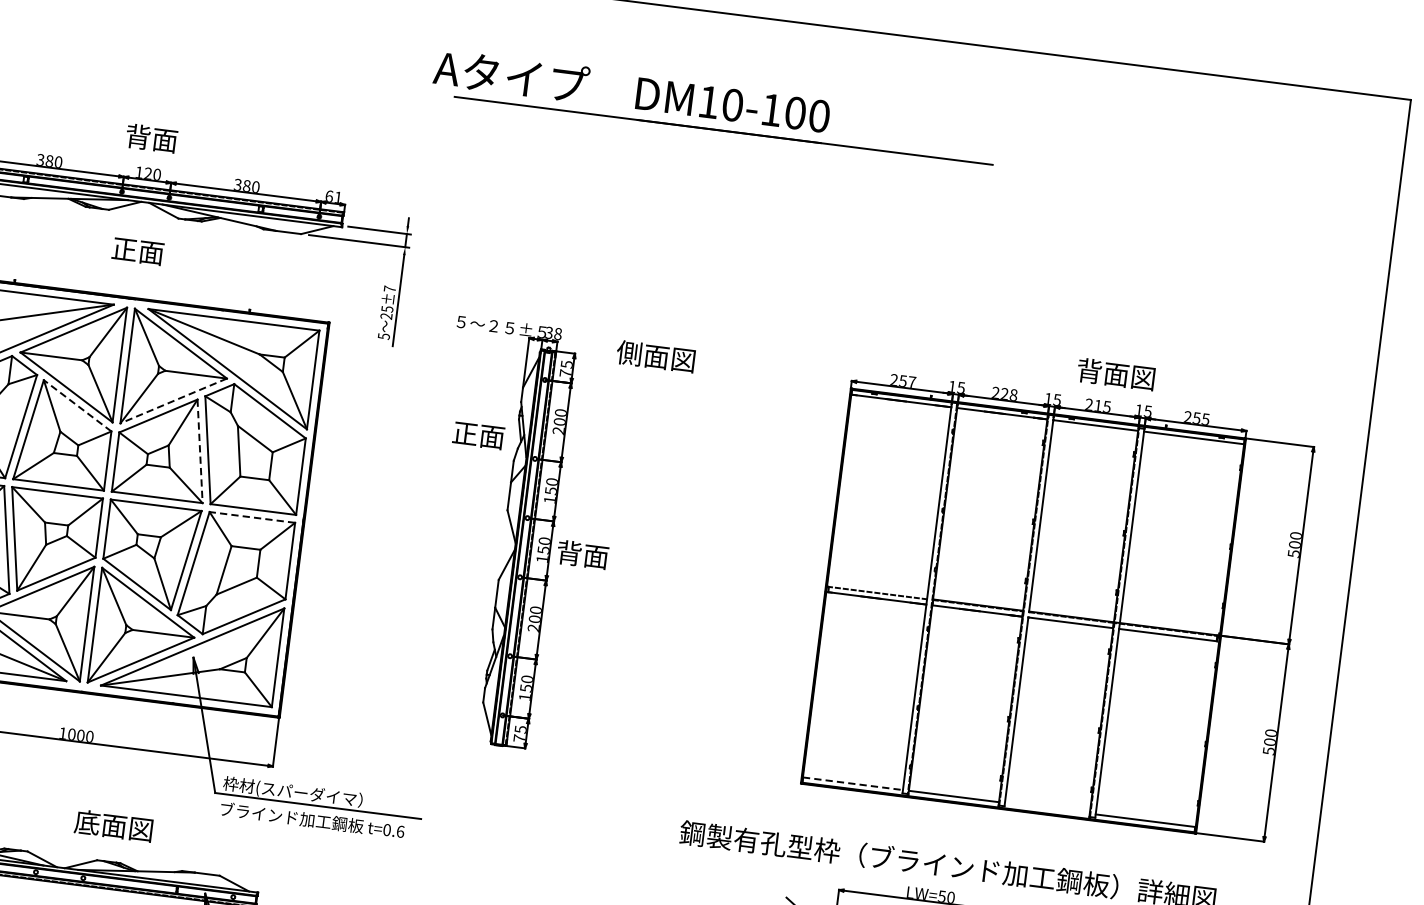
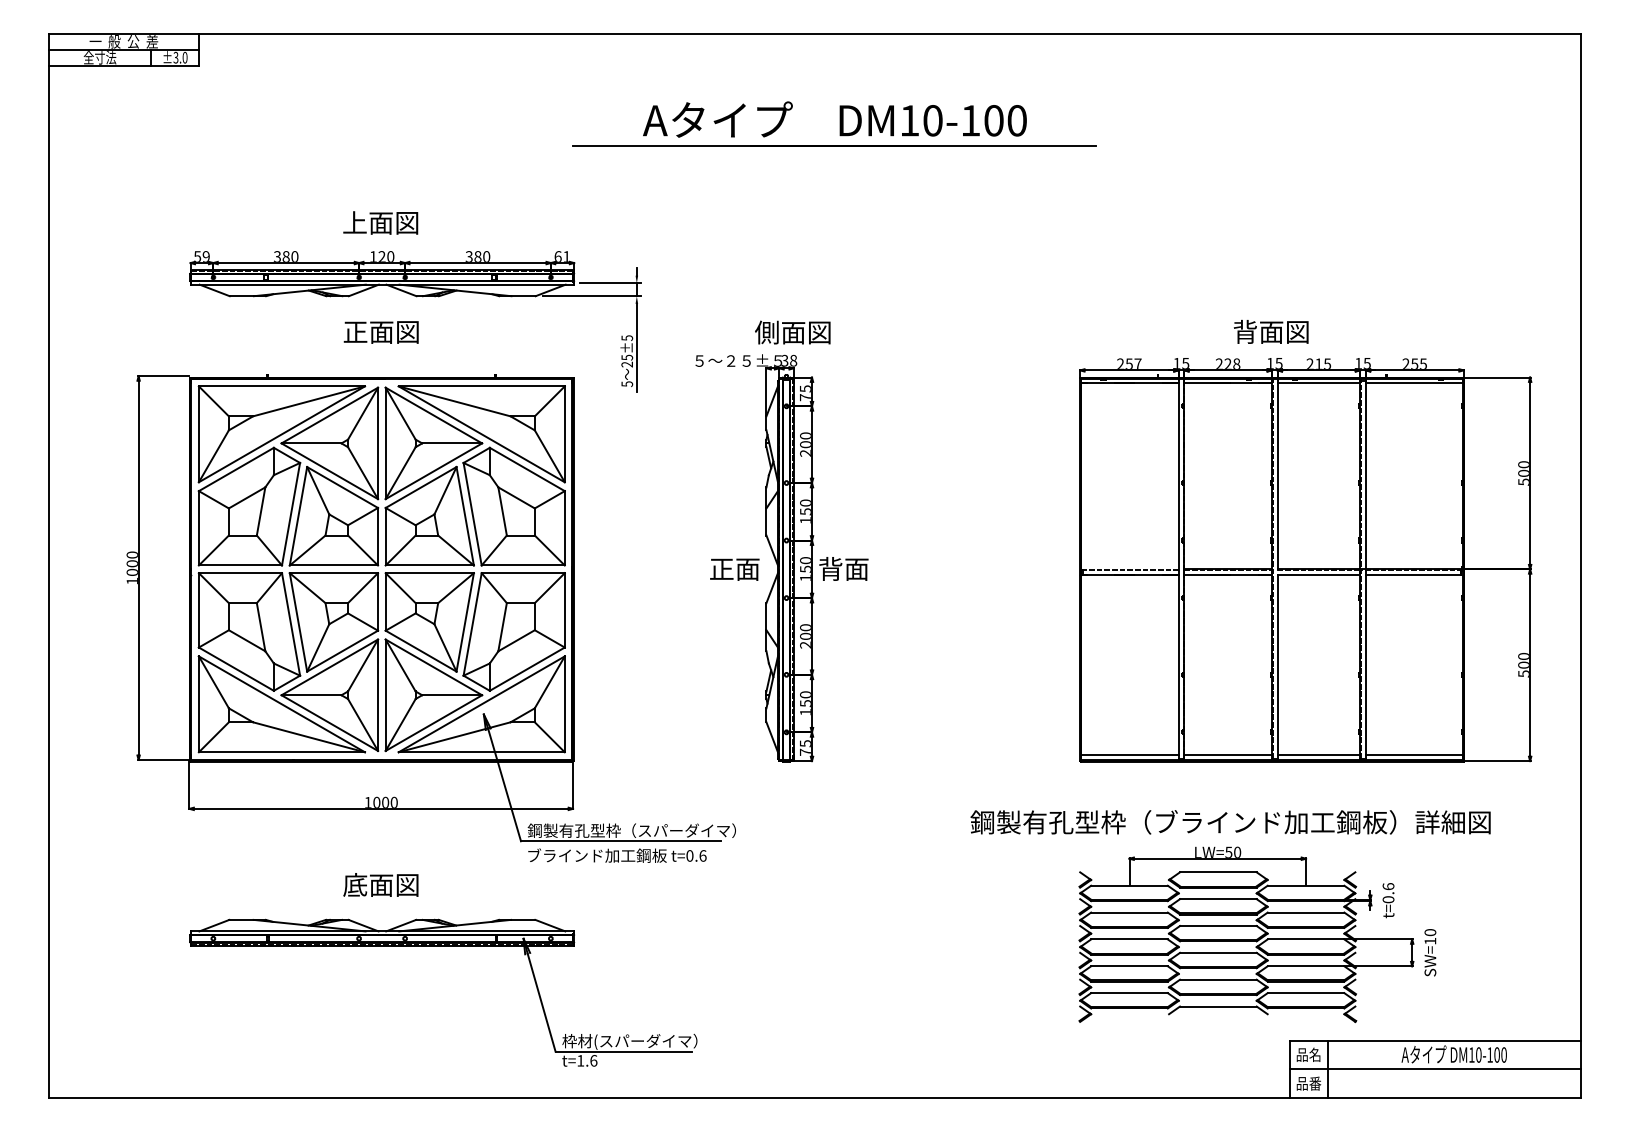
line: (723, 129) -> (834, 145), moved
text: (151, 138) -> (380, 222), 背面 -> 上面図
text: (136, 251) -> (380, 332), 正面 -> 正面図
text: (390, 288) -> (627, 337), 25±7 -> 25±5
text: (655, 356) -> (792, 332), moved
text: (1116, 373) -> (1271, 331), moved
line: (173, 401) -> (433, 471), dashed -> solid
line: (77, 405) -> (342, 487), dashed -> solid
text: (478, 435) -> (734, 569), moved
line: (200, 451) -> (465, 516), dashed -> solid
line: (252, 517) -> (523, 573), dashed -> solid
line: (852, 783) -> (1129, 755), dashed -> solid
text: (330, 797) -> (631, 831), 枠材(スパーダイマ） -> 鋼製有孔型枠（スパーダイマ）
line: (1046, 808) -> (1318, 755), added
text: (113, 825) -> (380, 884), moved

